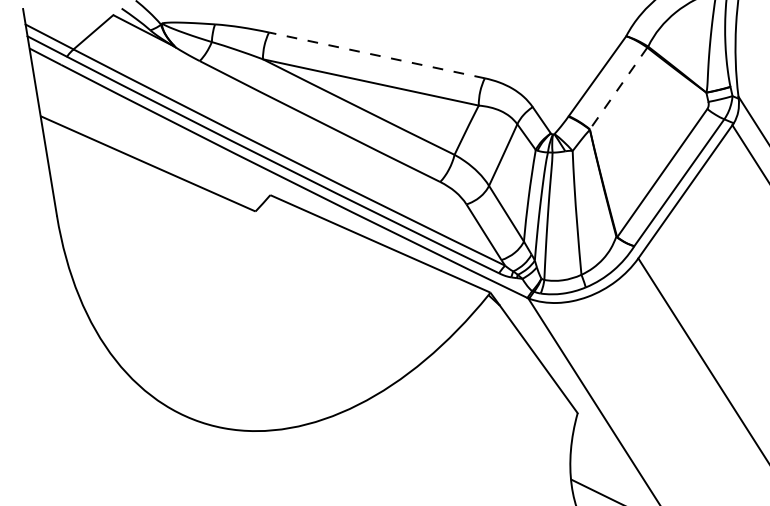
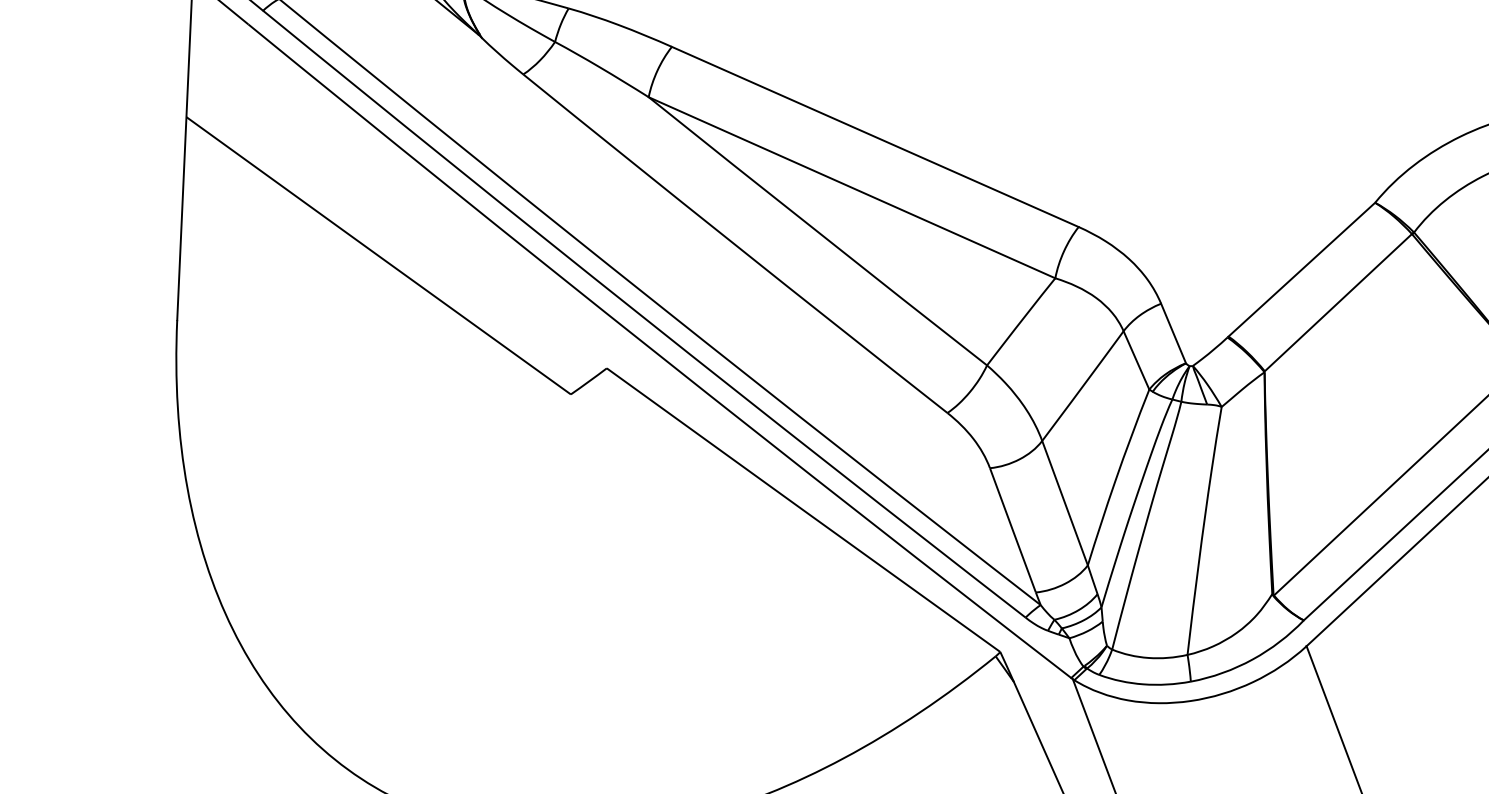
line: (376, 55) -> (874, 136), dashed -> solid
line: (618, 88) -> (1338, 302), dashed -> solid

